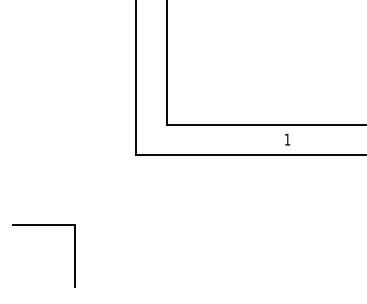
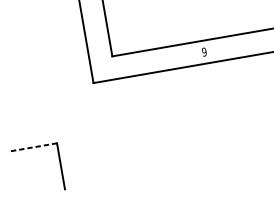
text: (287, 139) -> (204, 51), 1 -> 9
line: (44, 225) -> (34, 147), solid -> dashed

